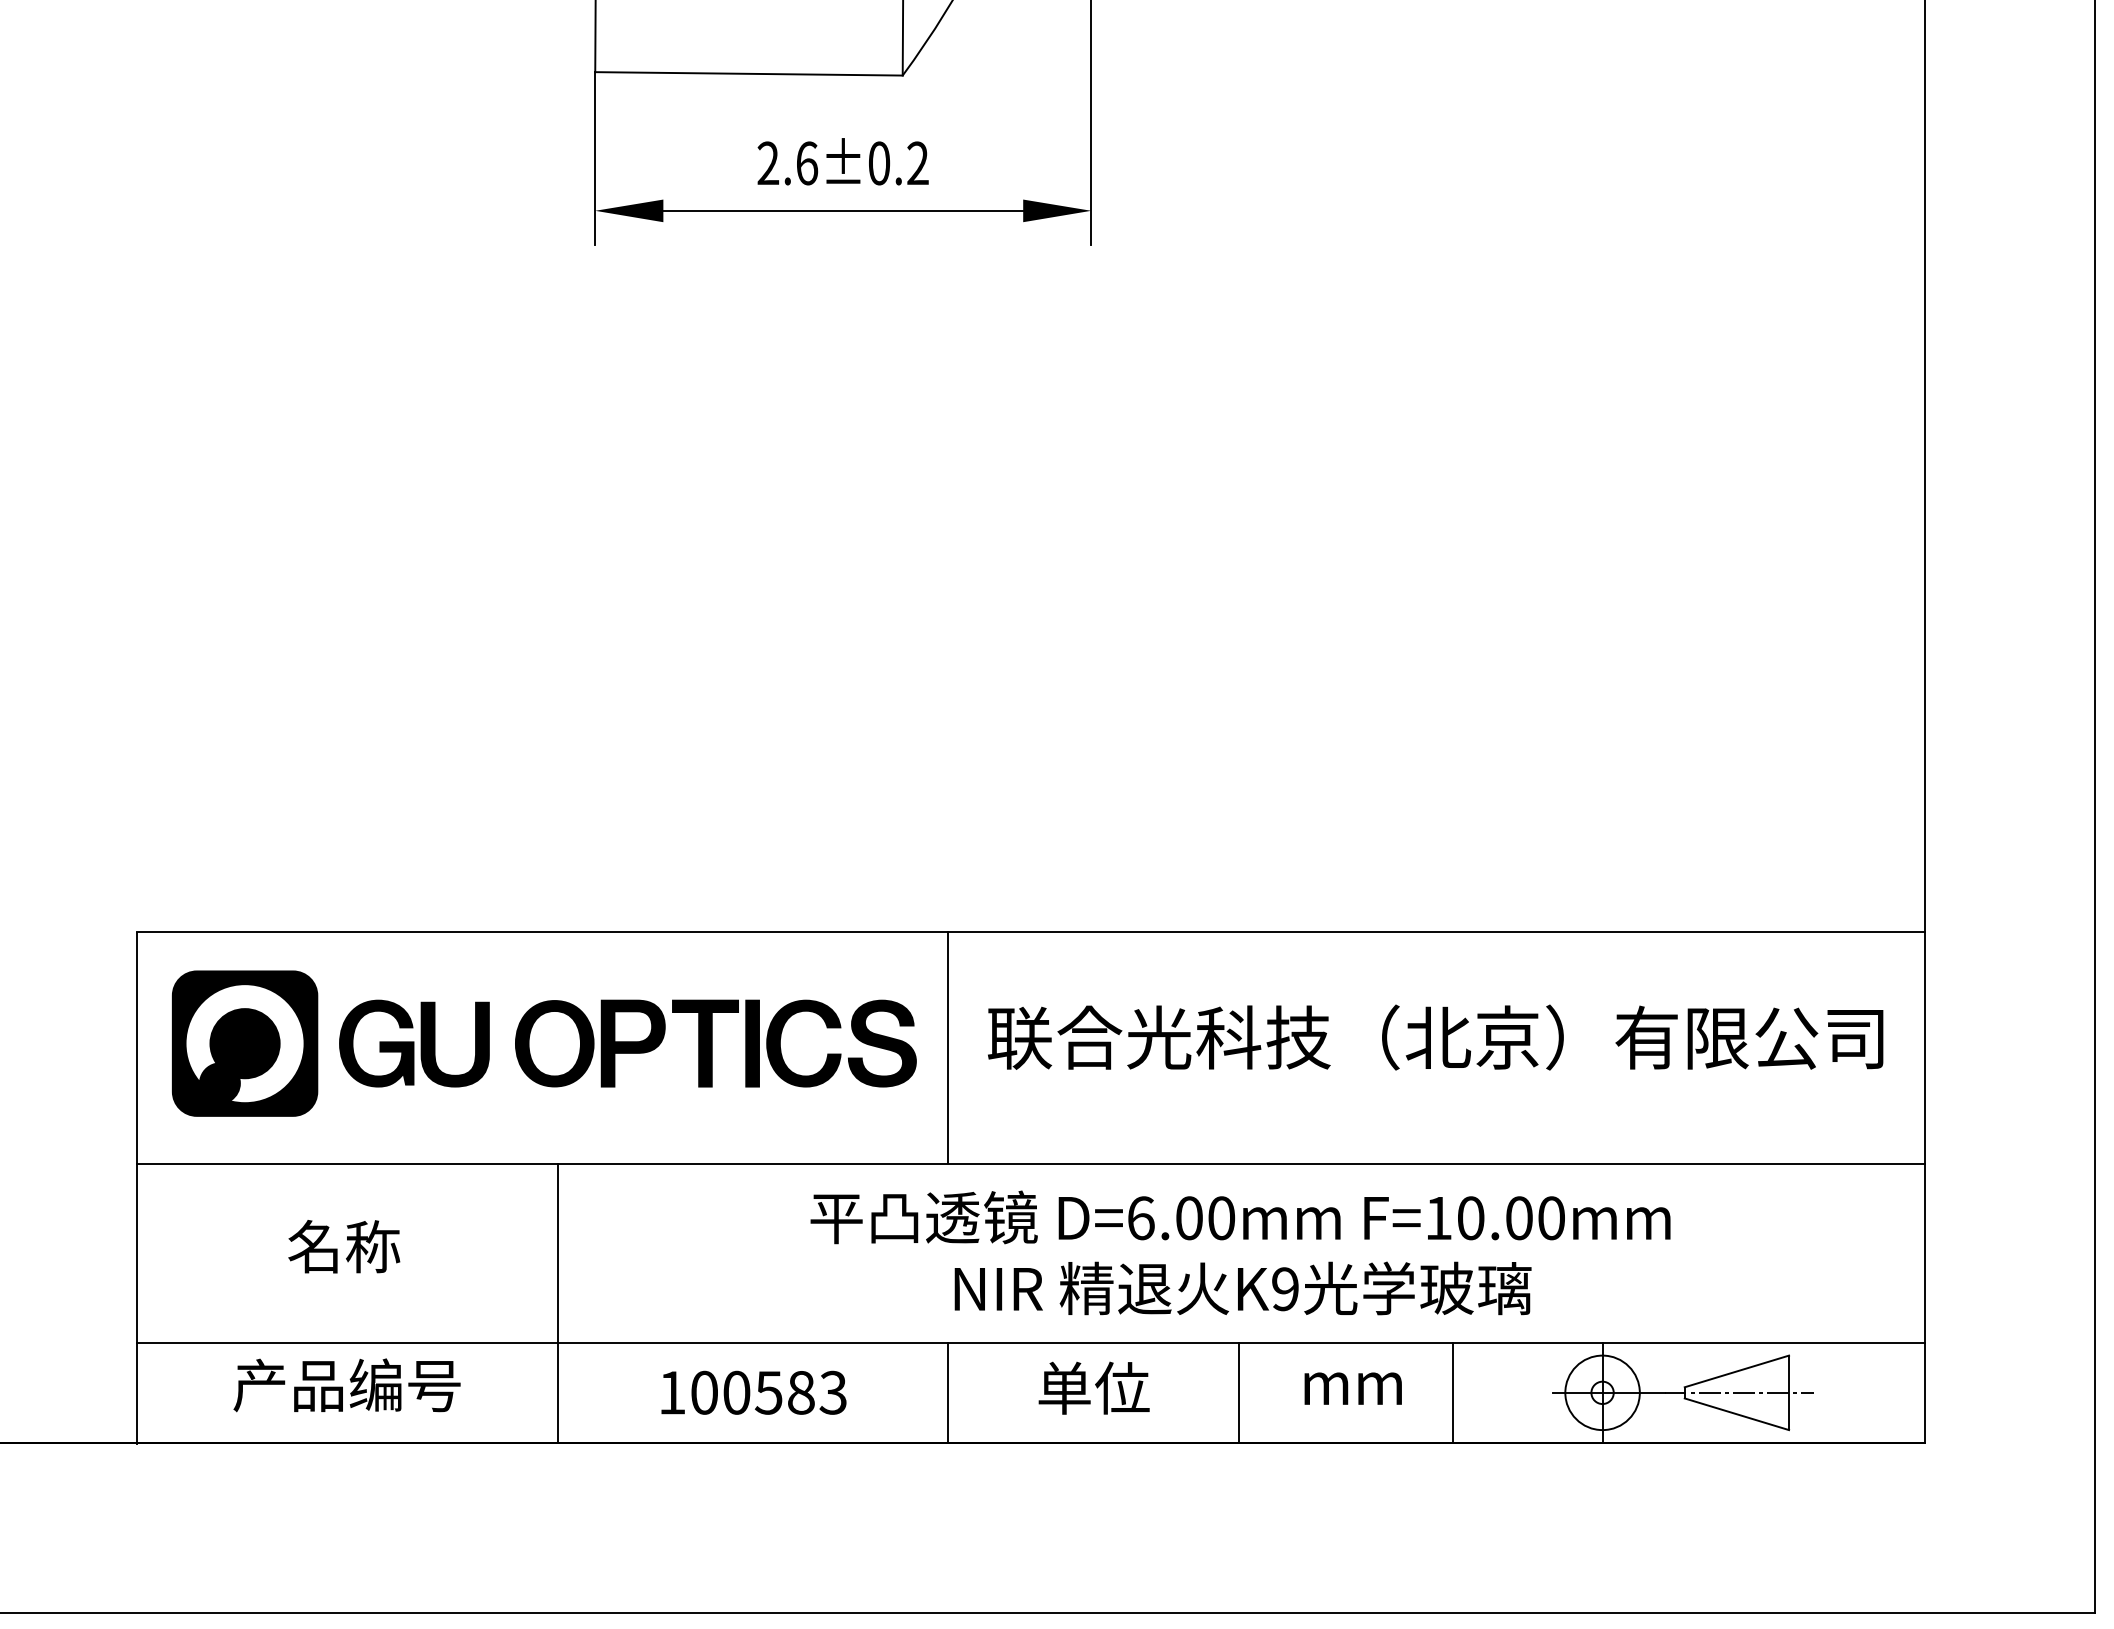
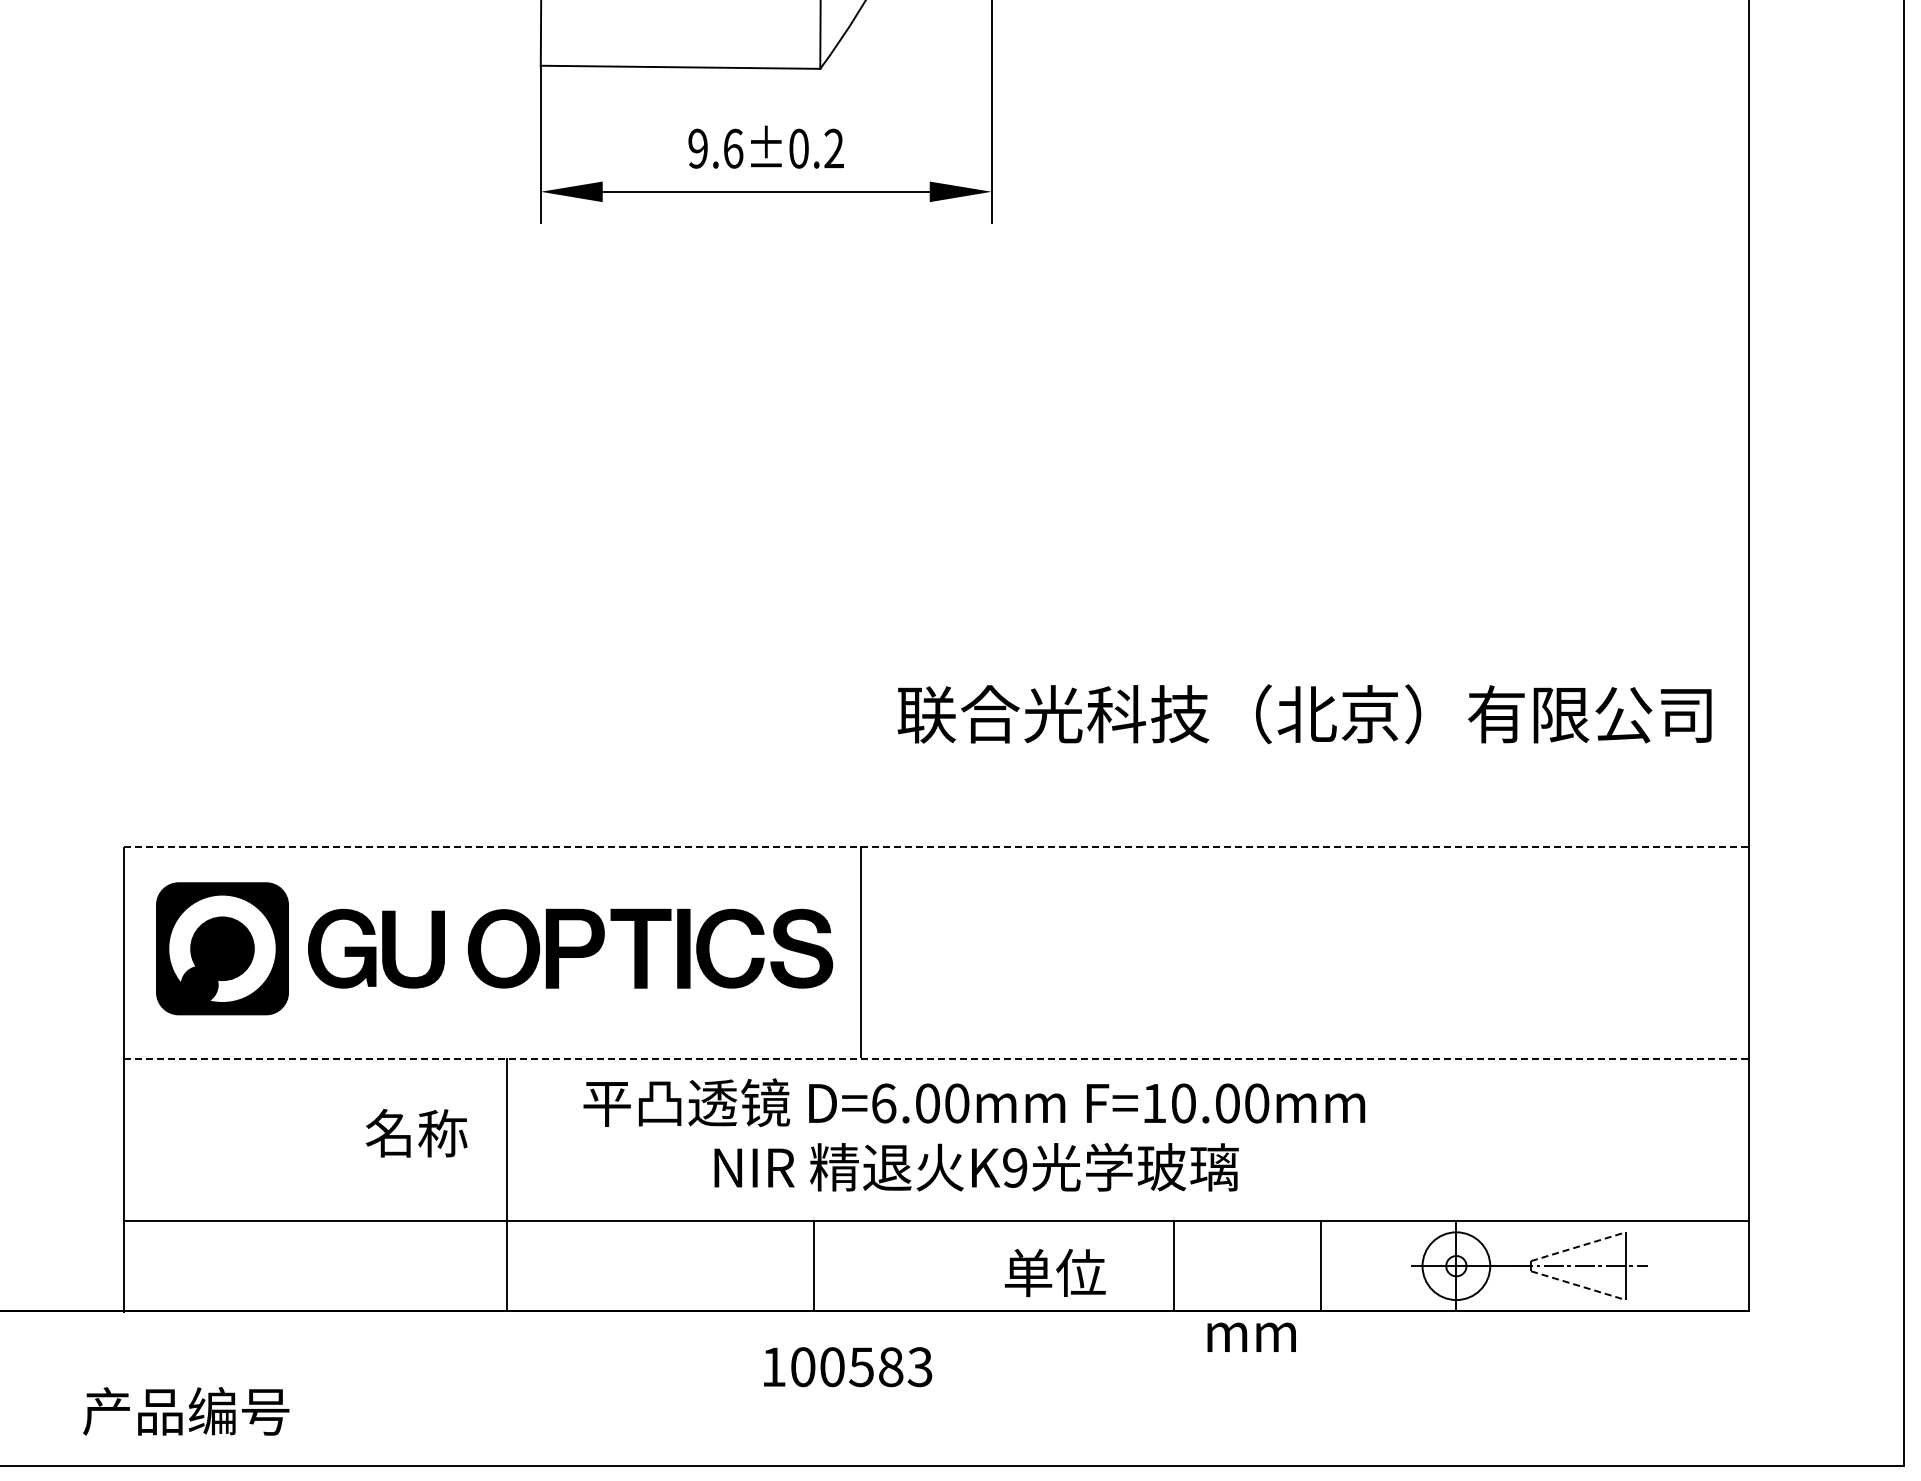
text: (767, 163) -> (697, 148), 2.6±0.2 -> 9.6±0.2
line: (1030, 932) -> (936, 847), solid -> dashed
text: (1435, 1037) -> (1304, 714), moved
line: (1030, 1164) -> (936, 1058), solid -> dashed
text: (344, 1246) -> (416, 1133), moved
text: (1240, 1252) -> (974, 1134), moved
line: (1736, 1371) -> (1578, 1246), solid -> dashed
text: (347, 1385) -> (186, 1411), moved
text: (1094, 1387) -> (1055, 1272), moved
text: (1352, 1387) -> (1251, 1336), moved
line: (948, 1392) -> (814, 1265), moved
line: (1239, 1392) -> (1174, 1265), moved
text: (754, 1393) -> (848, 1367), moved
line: (1736, 1414) -> (1578, 1285), solid -> dashed

